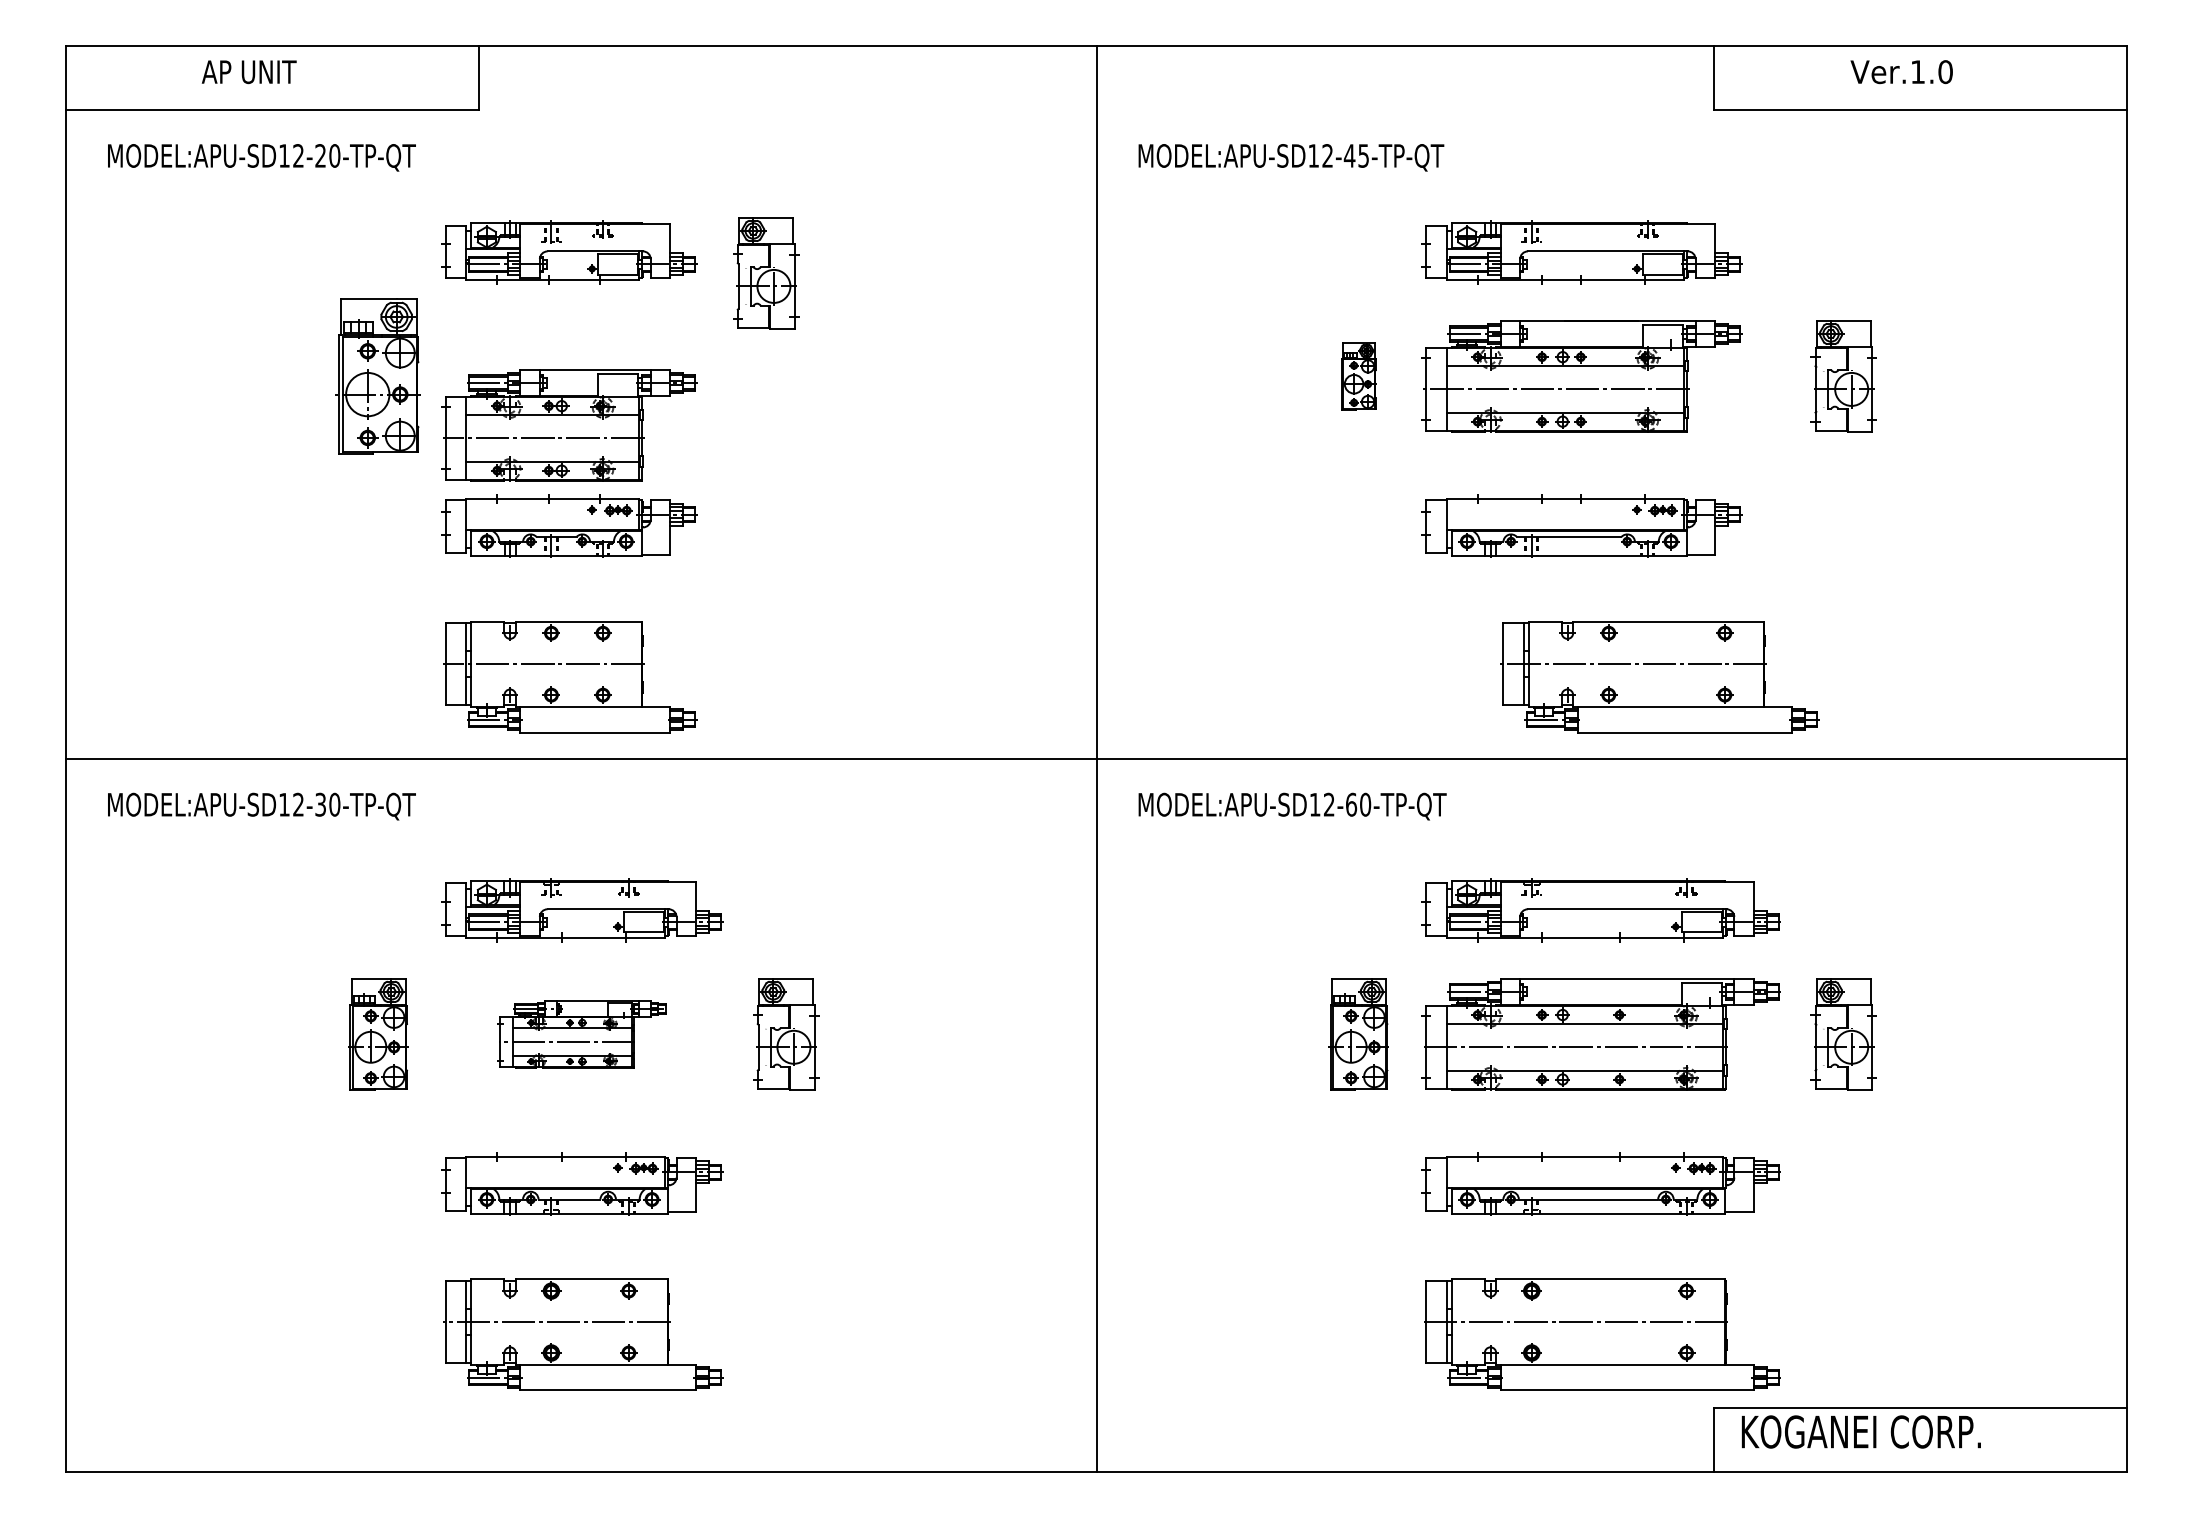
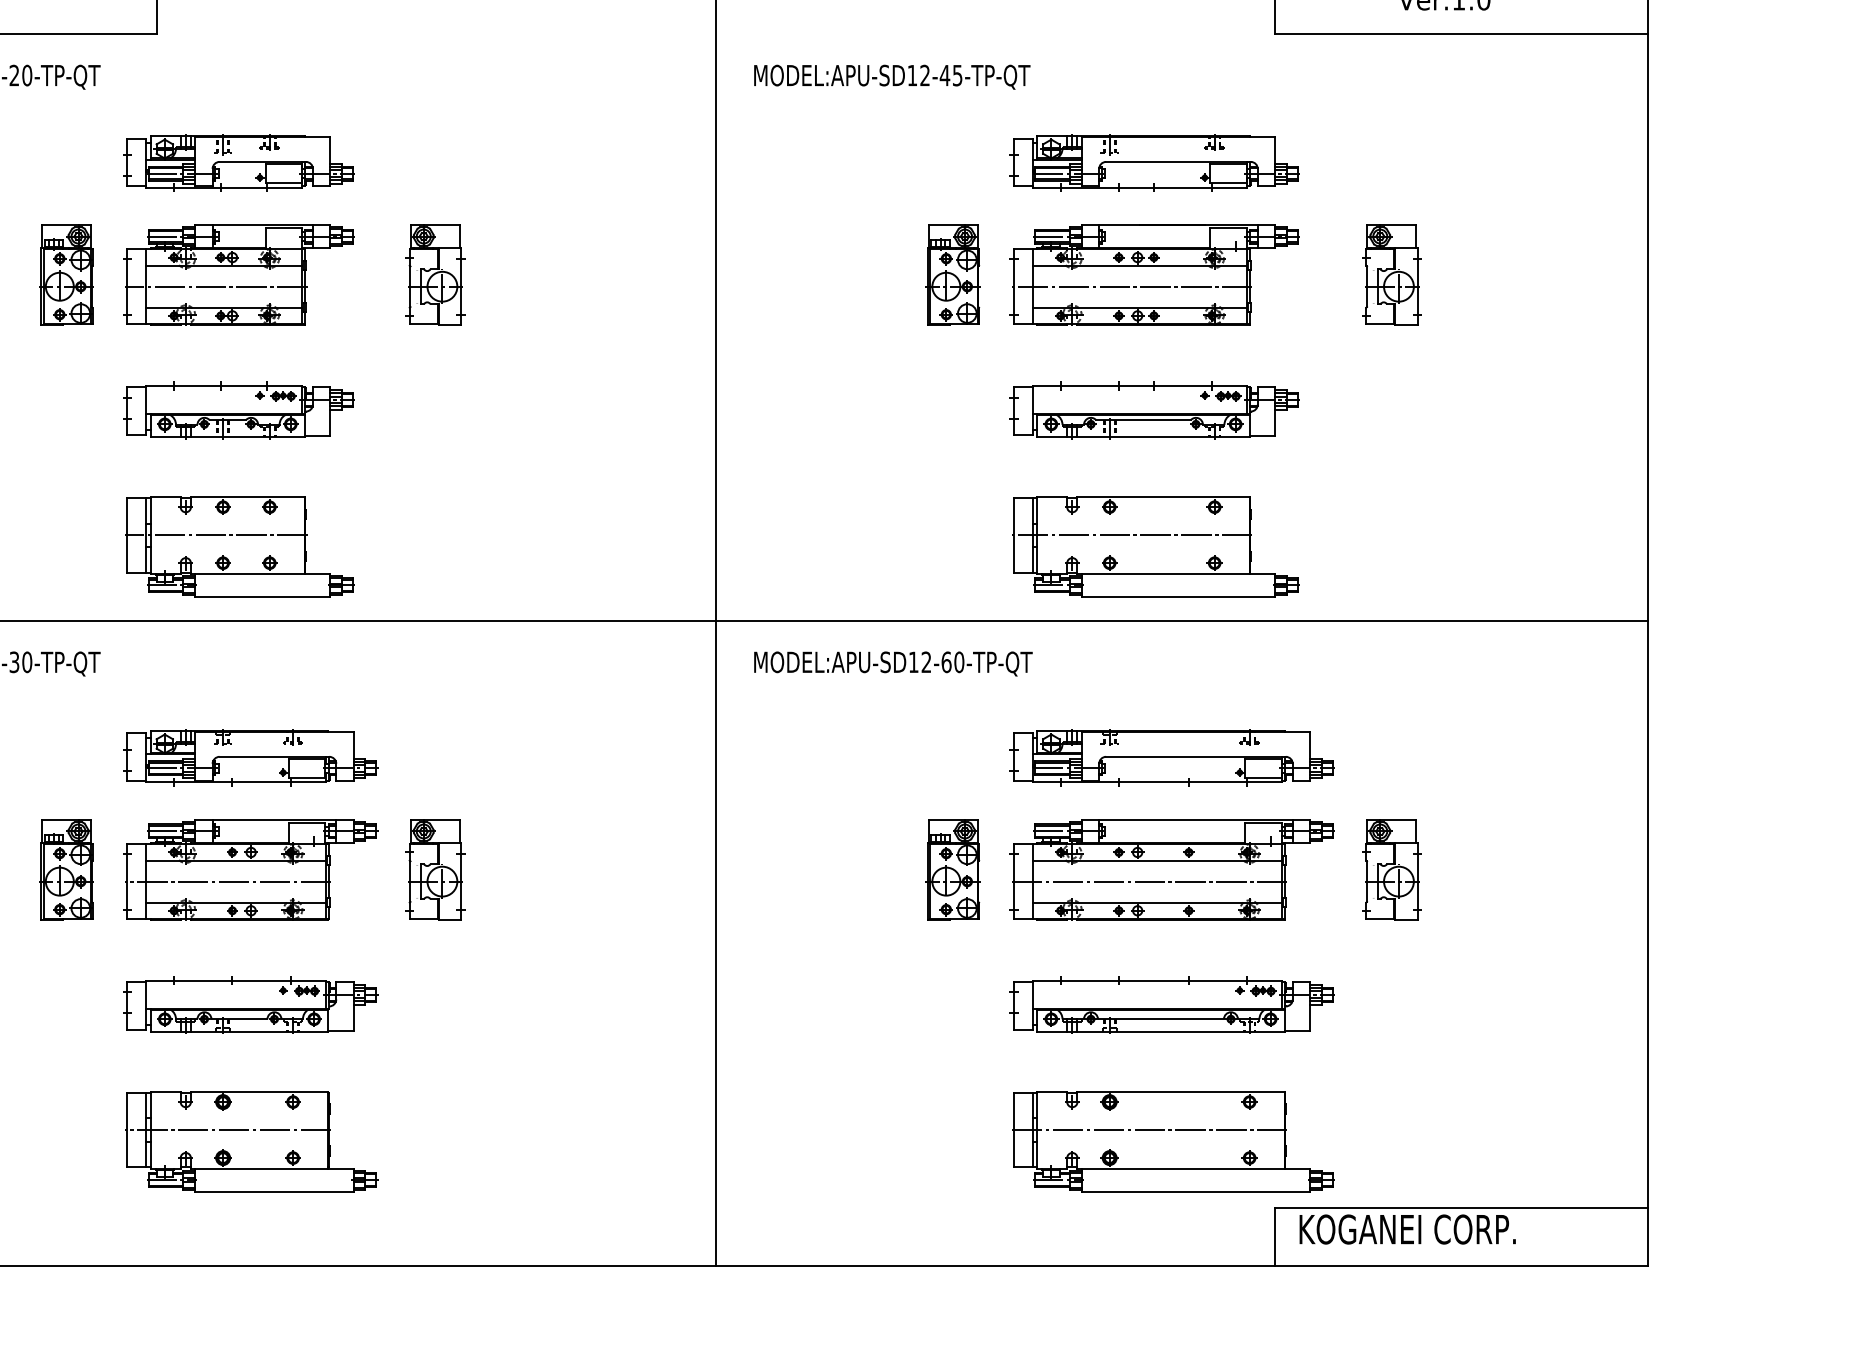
part: (766, 273) -> (435, 275), moved
part: (378, 376) -> (66, 275), size x0.71
part: (1358, 376) -> (952, 275), size x1.67
part: (569, 425) -> (239, 275), moved
part: (1659, 677) -> (1155, 547), moved
part: (582, 1034) -> (251, 870), size x1.67

